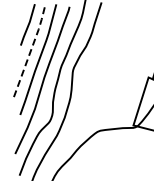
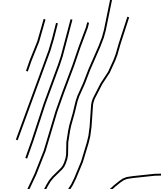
line: (29, 53) -> (37, 81), dashed -> solid

